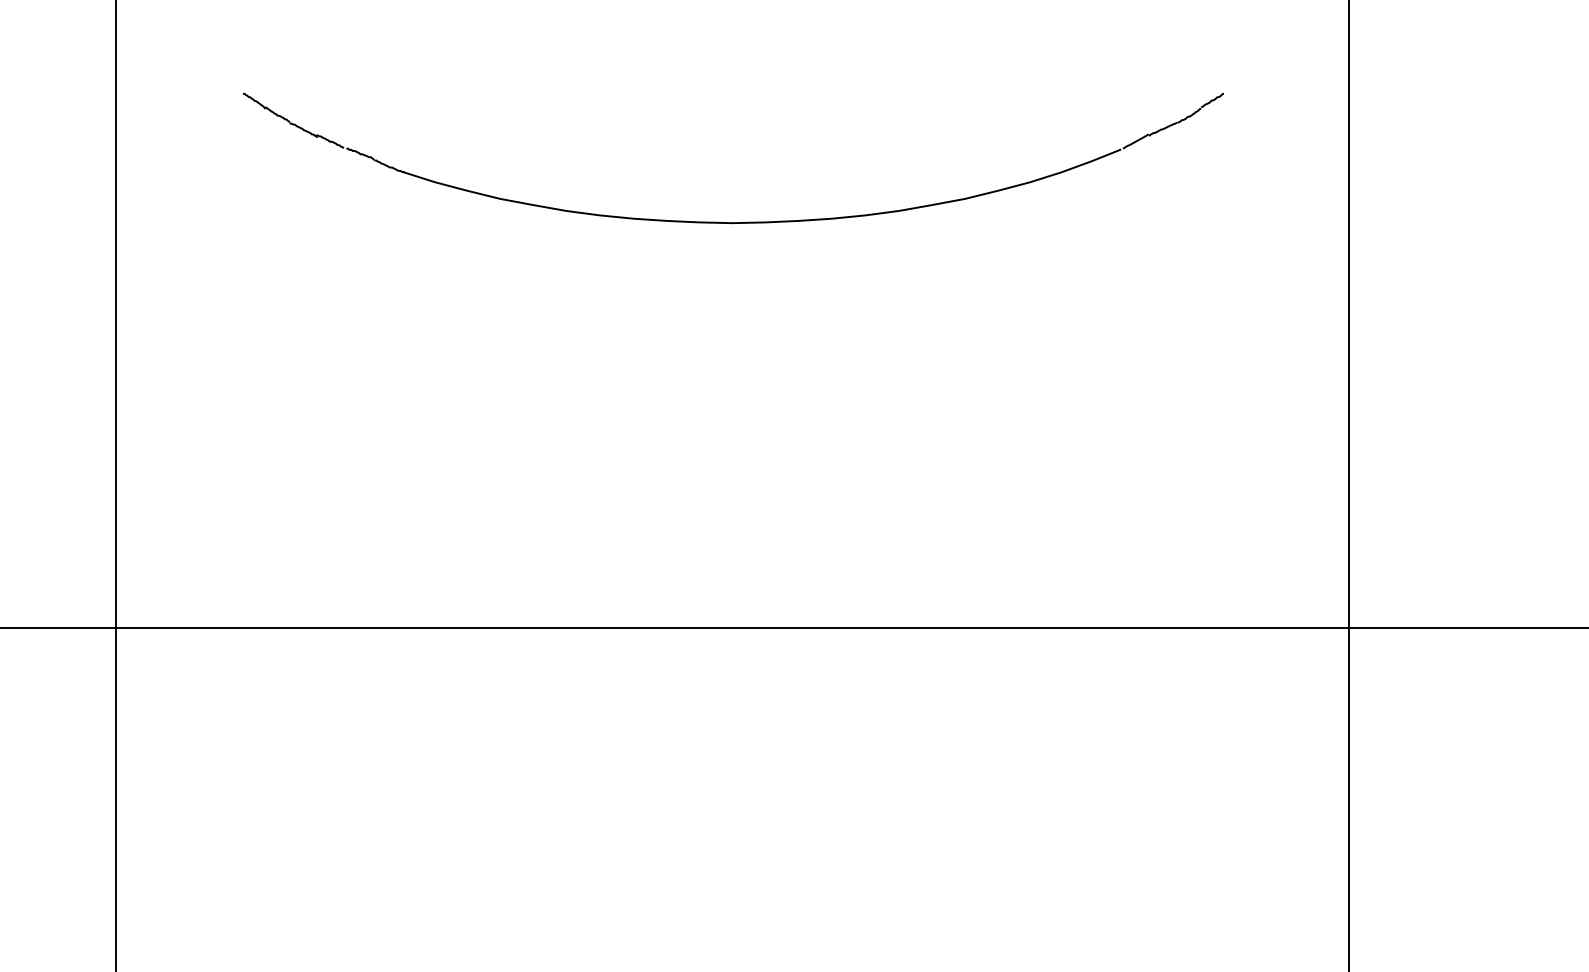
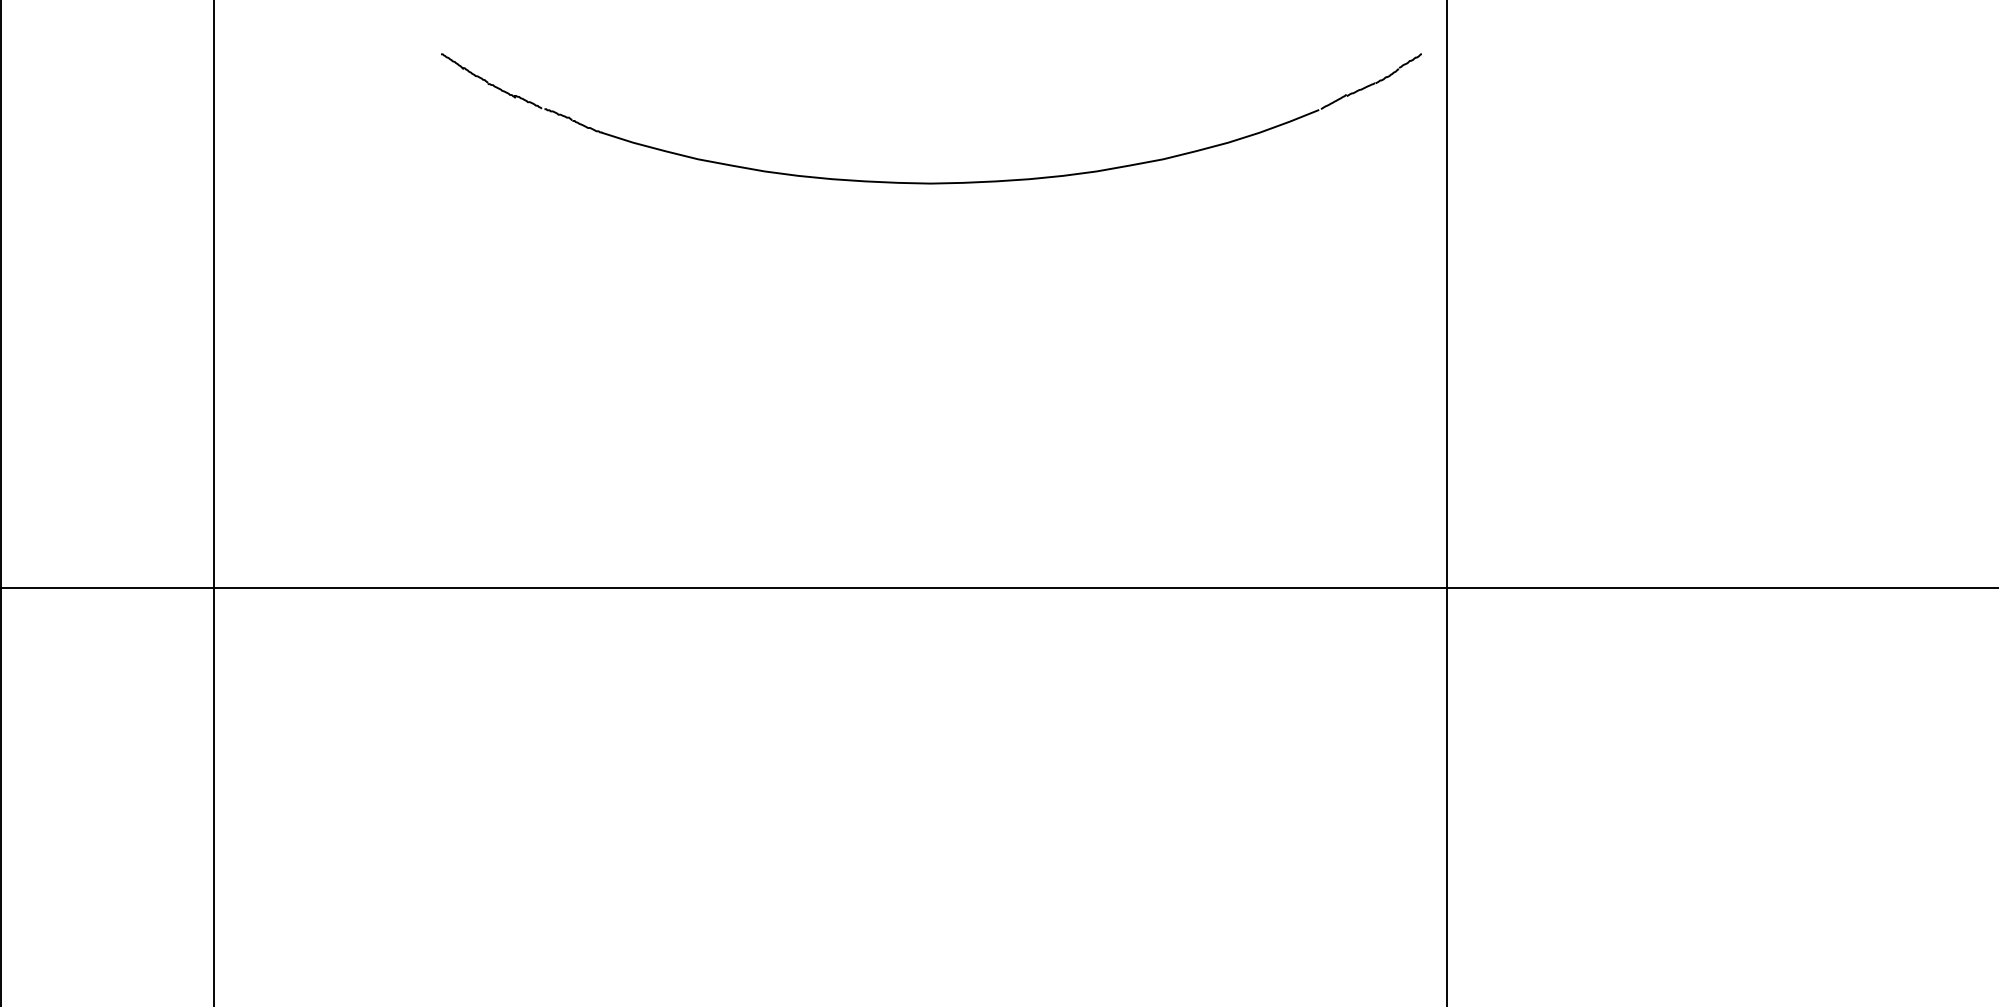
part: (733, 222) -> (931, 182), moved

